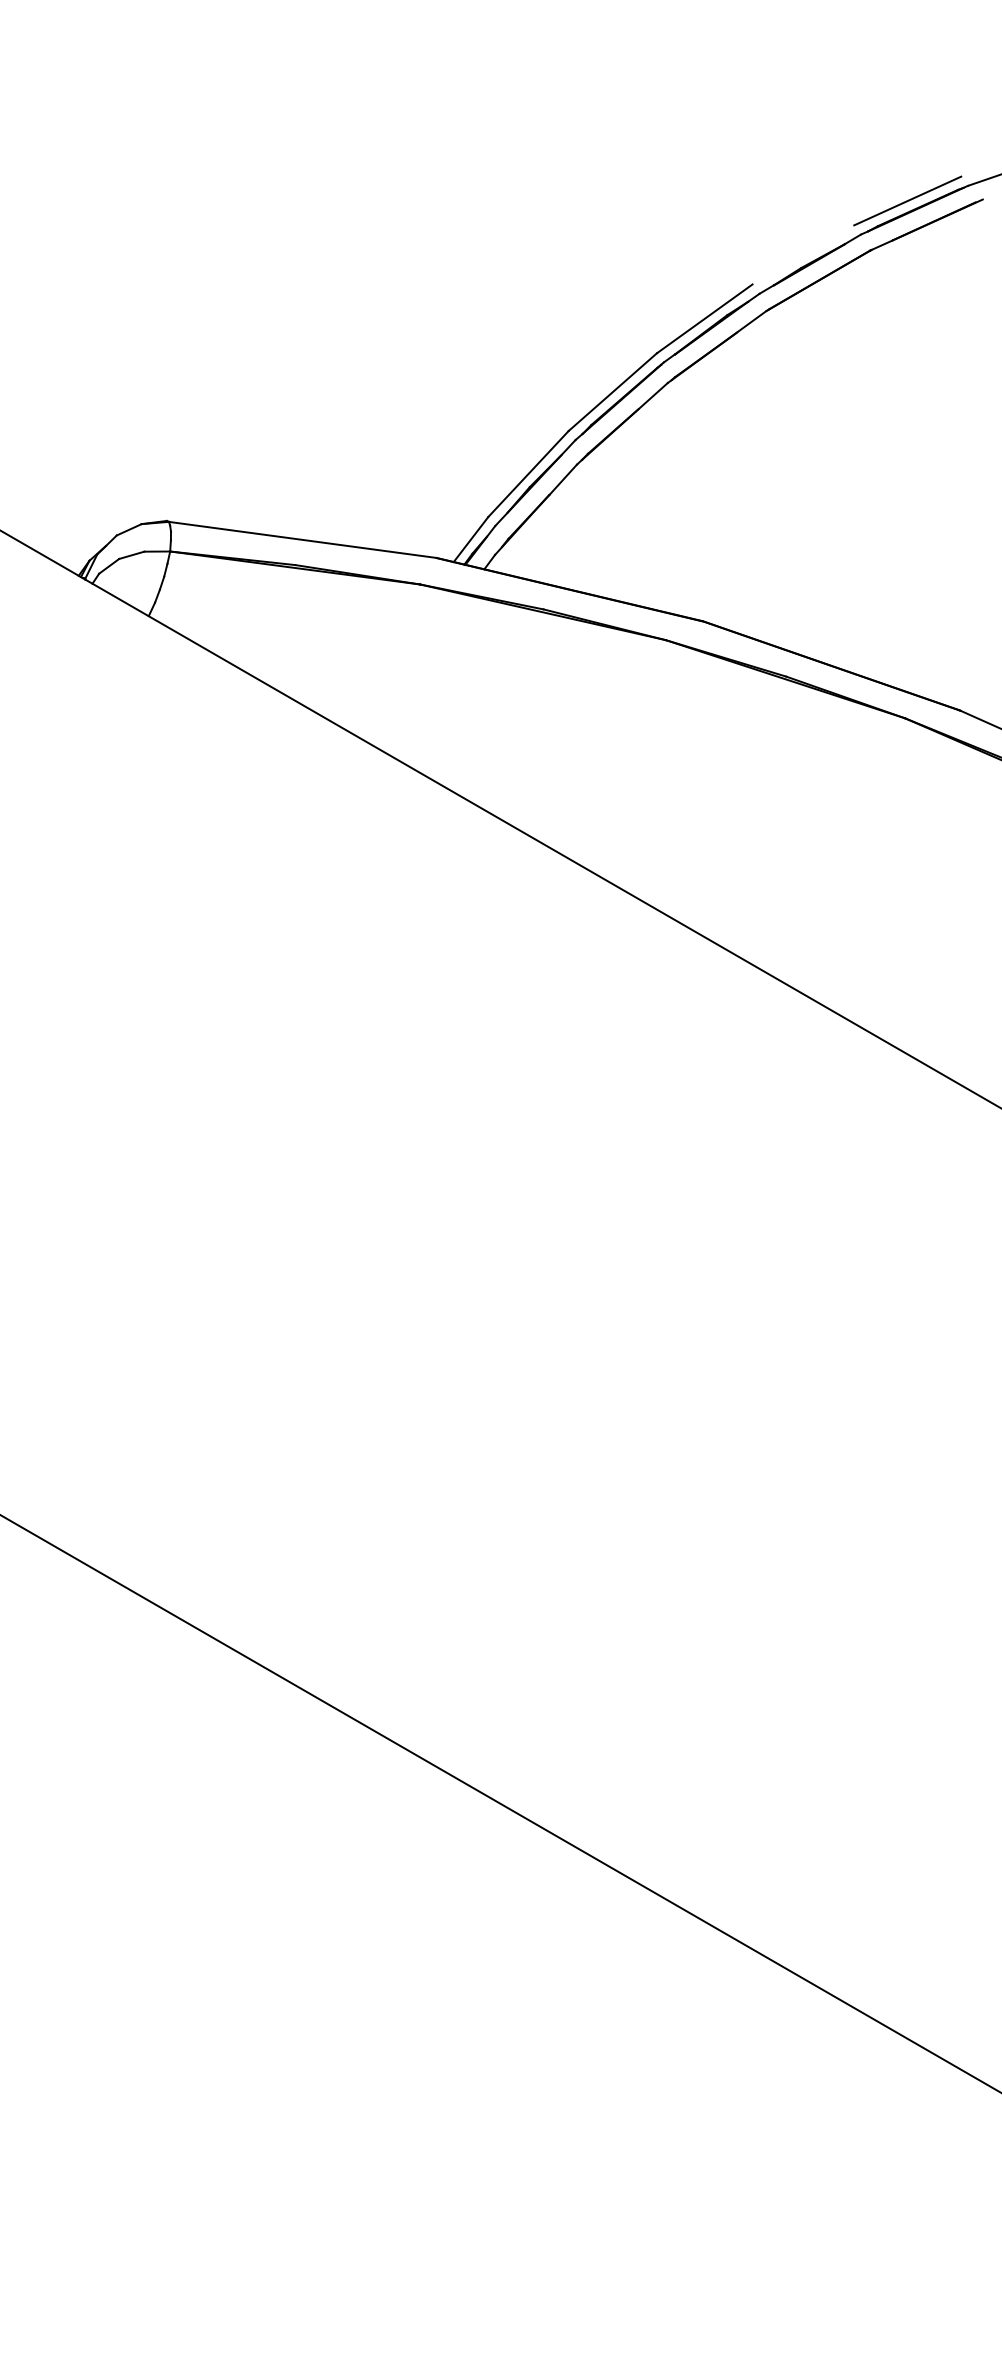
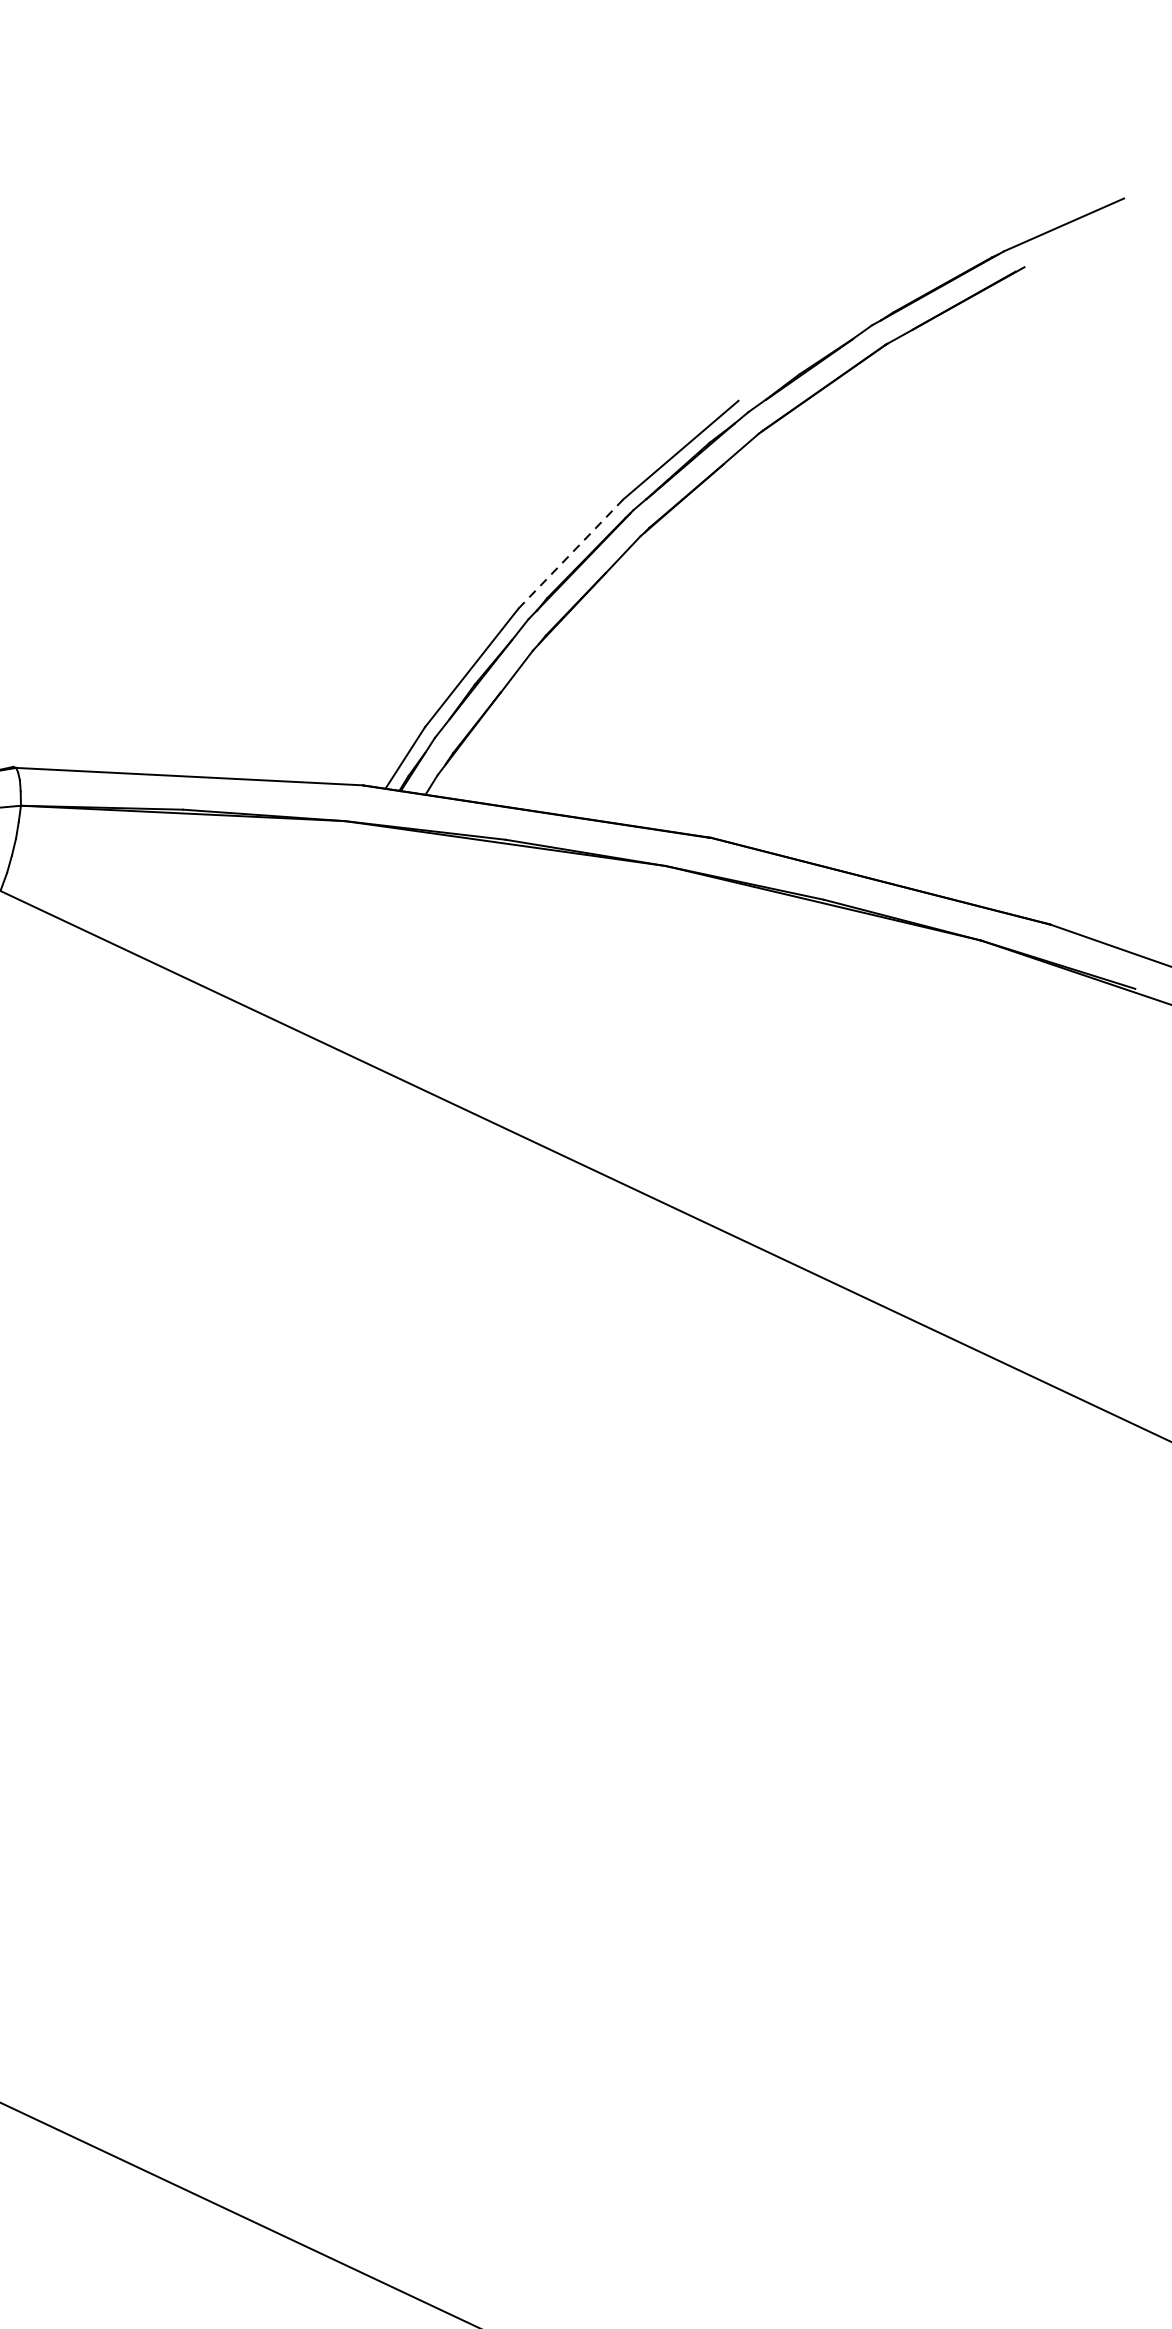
line: (907, 200) -> (928, 276), removed
line: (612, 392) -> (570, 554), solid -> dashed

